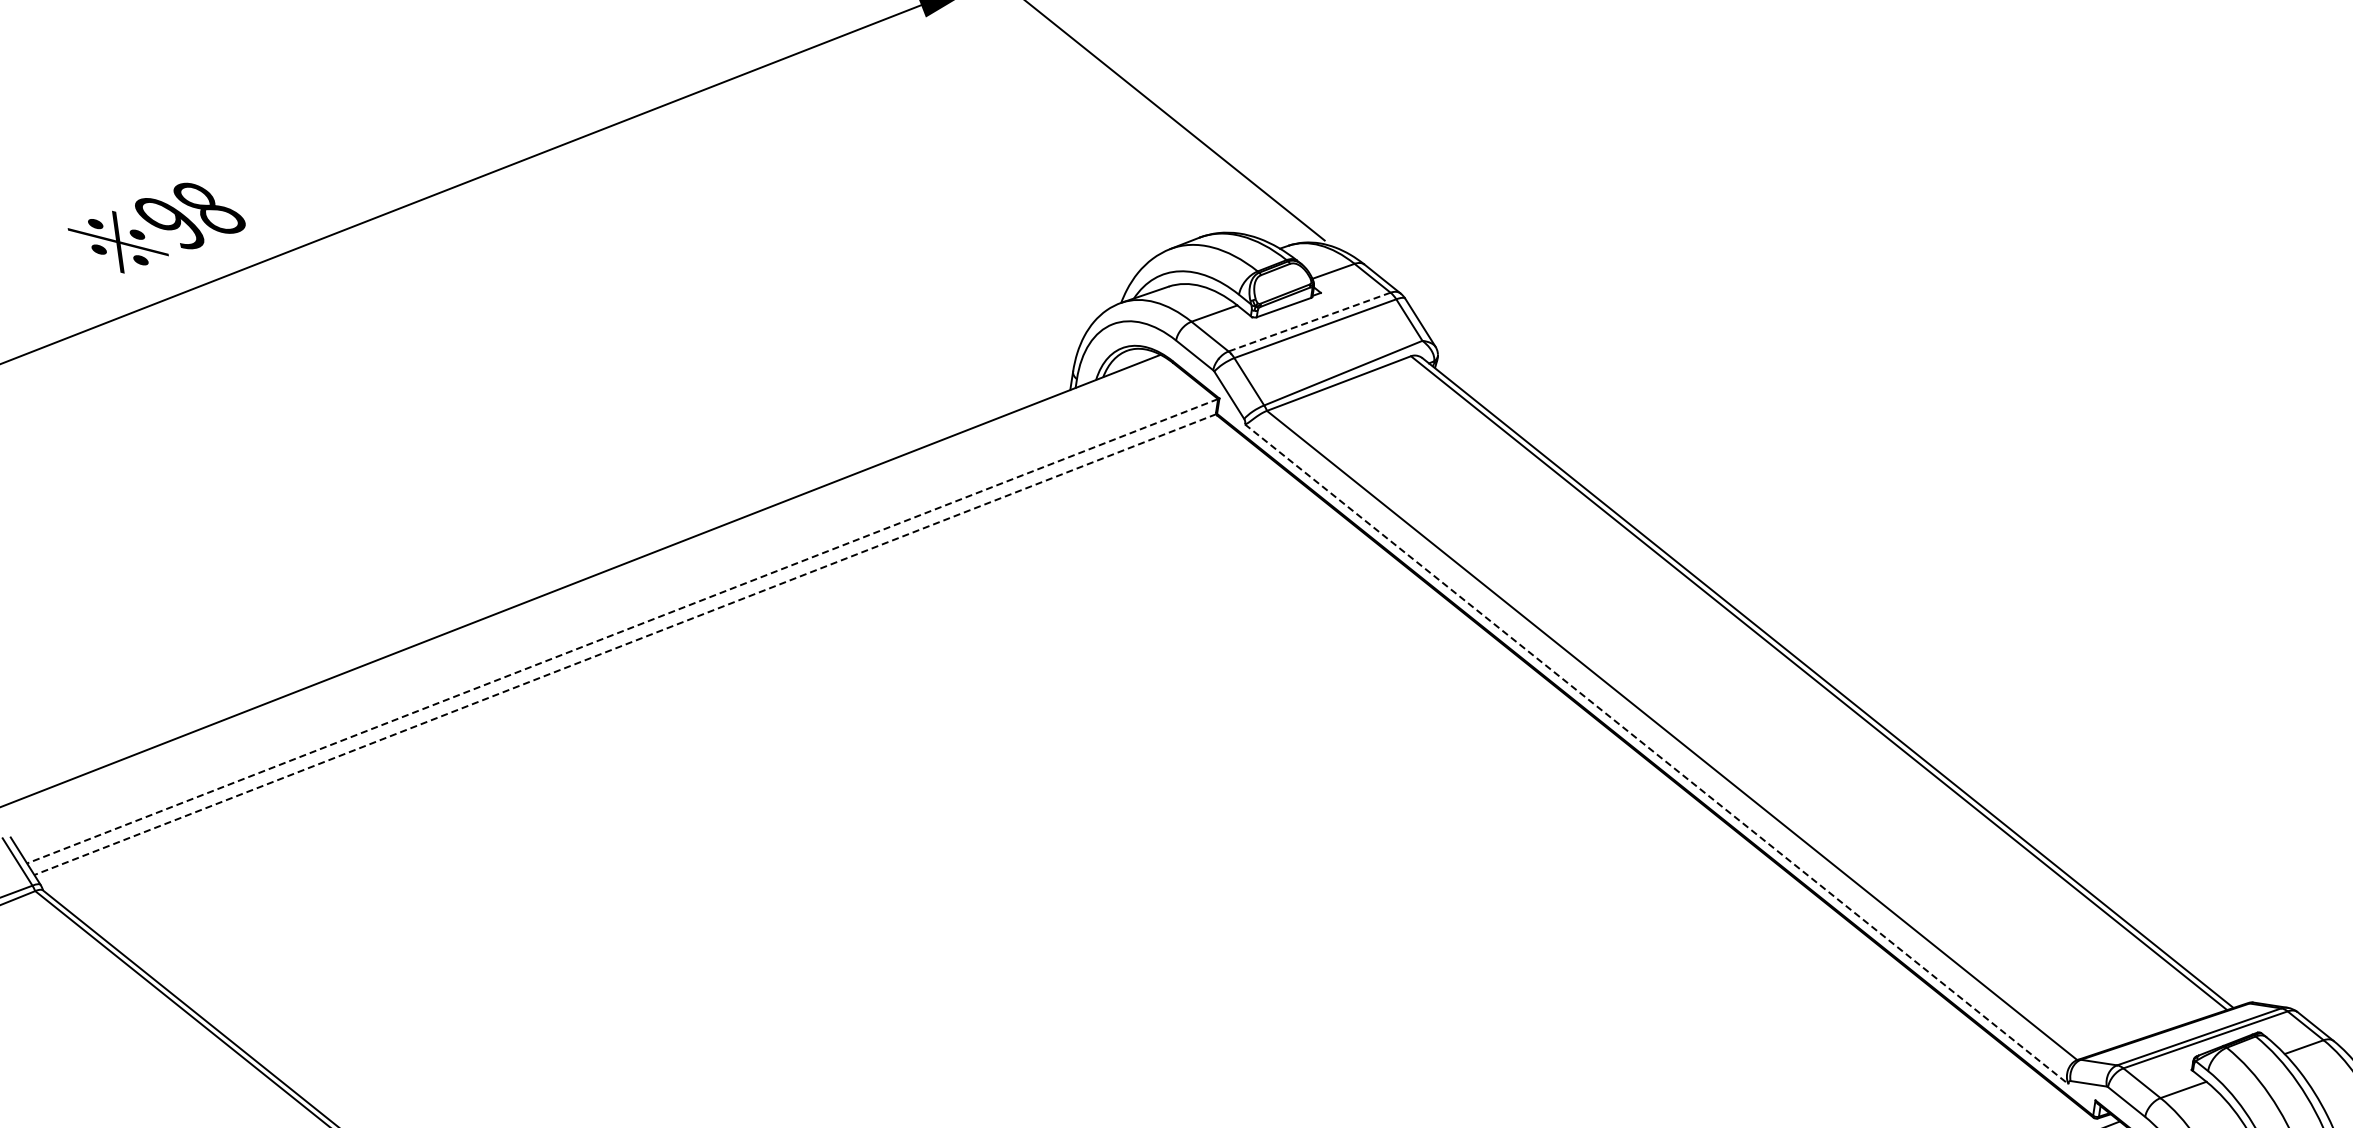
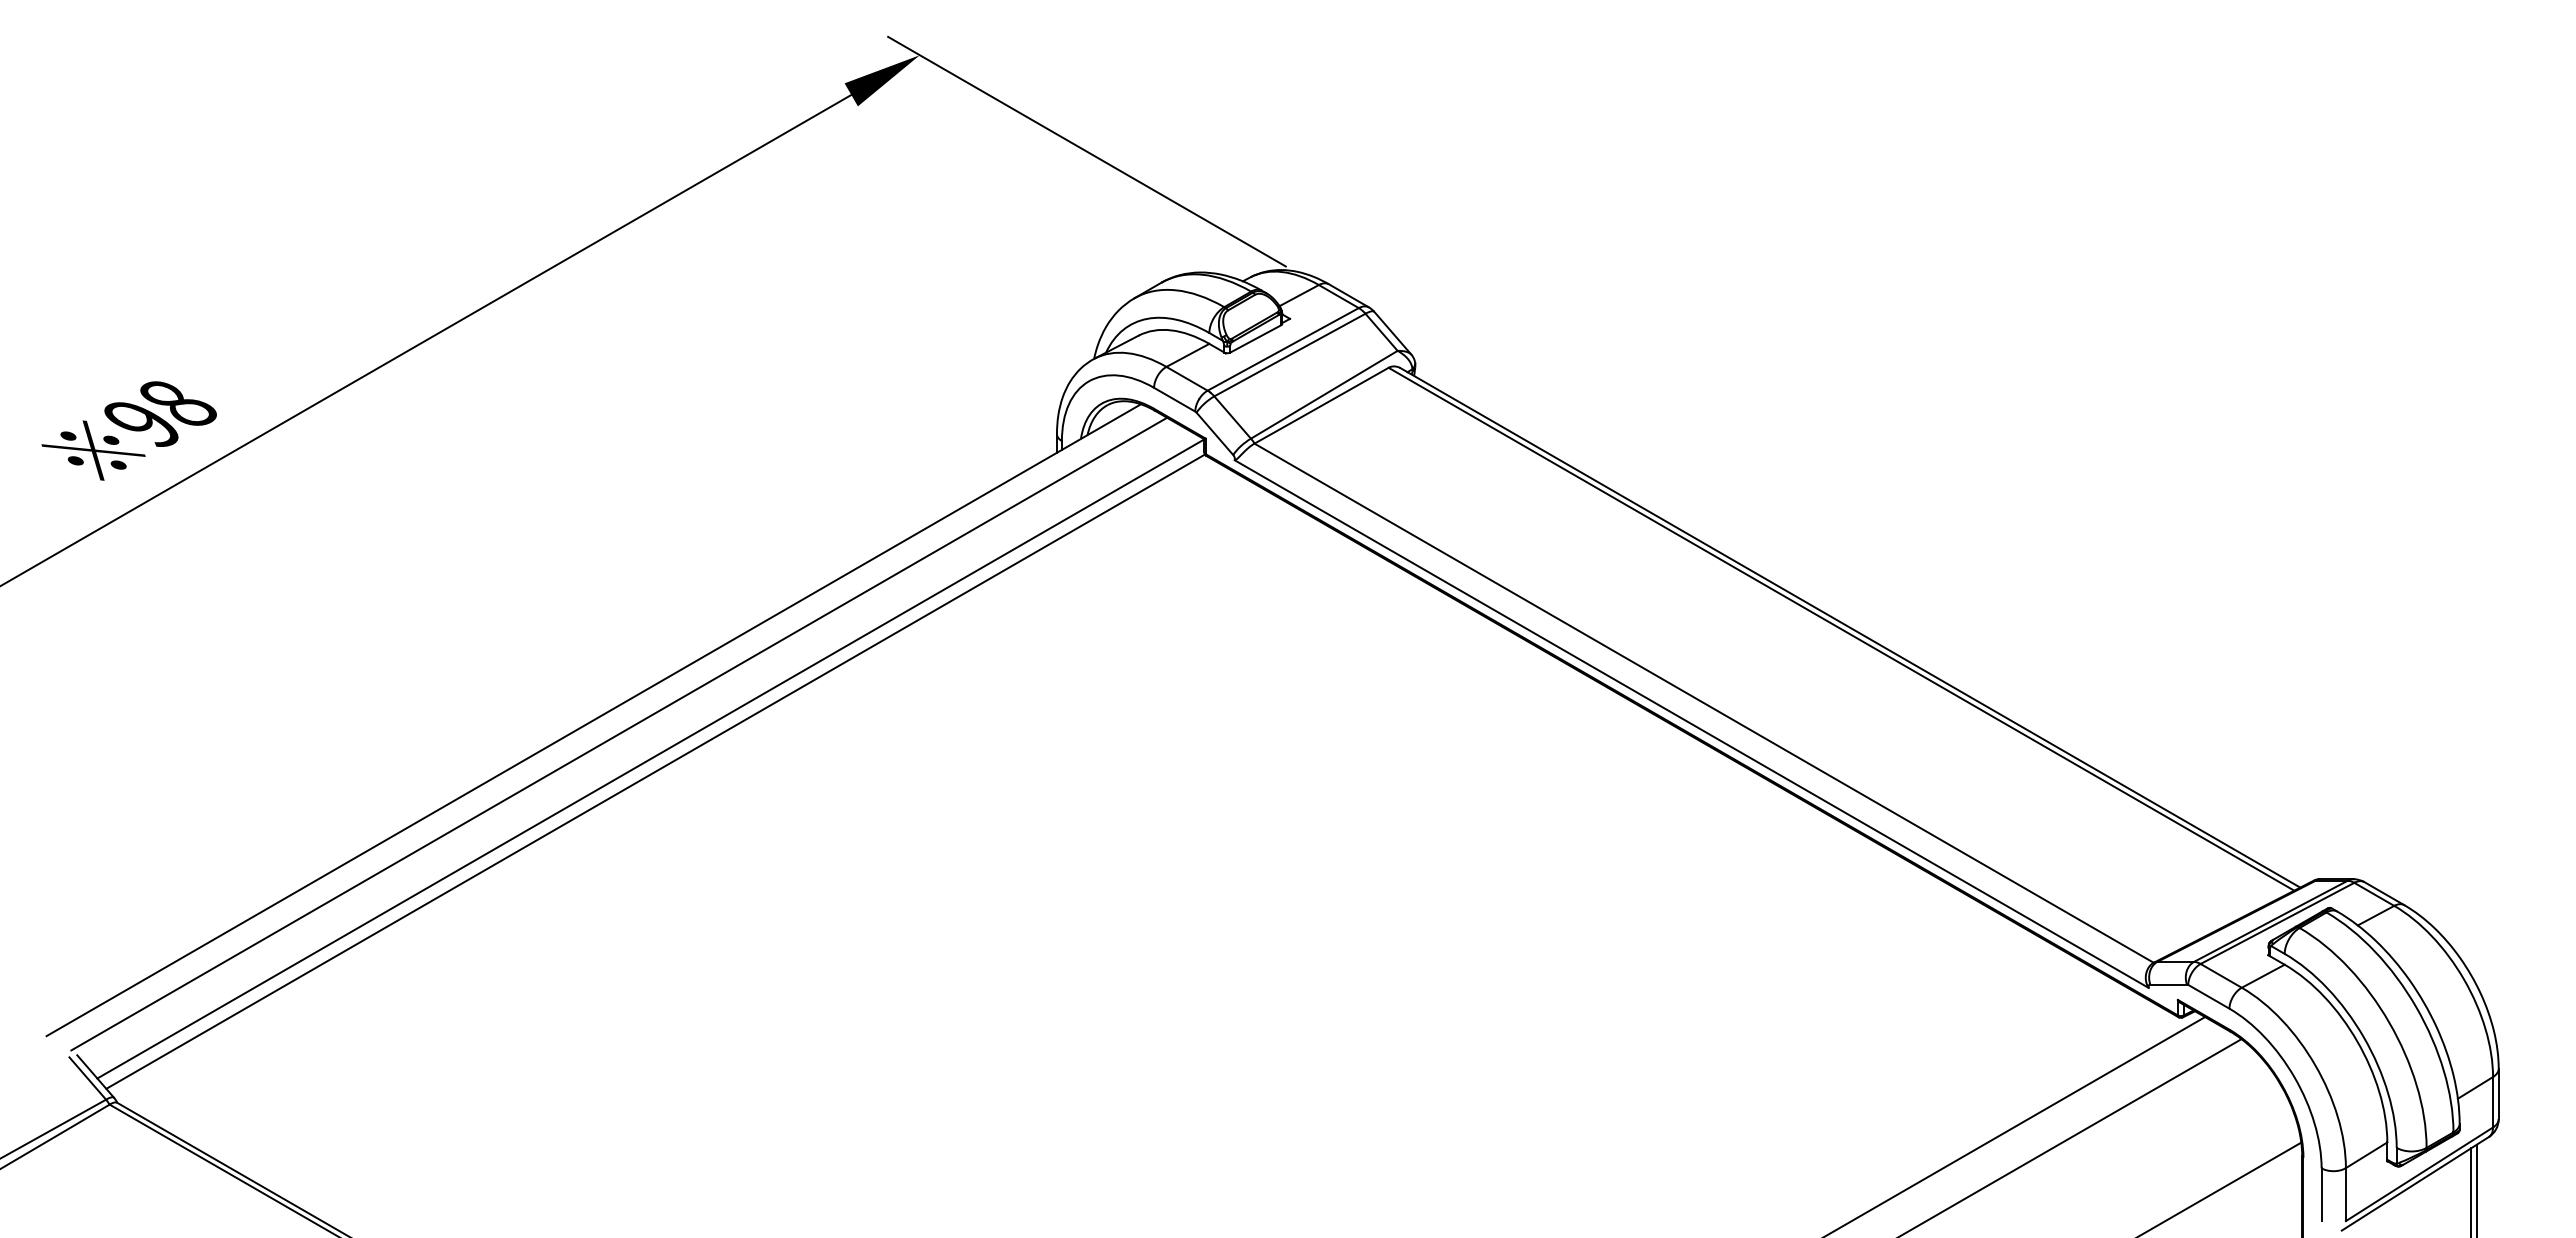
line: (1308, 322) -> (1282, 349), dashed -> solid
line: (595, 601) -> (619, 733), added
line: (622, 631) -> (650, 759), dashed -> solid
line: (625, 644) -> (655, 771), dashed -> solid
line: (1656, 754) -> (1691, 724), dashed -> solid

